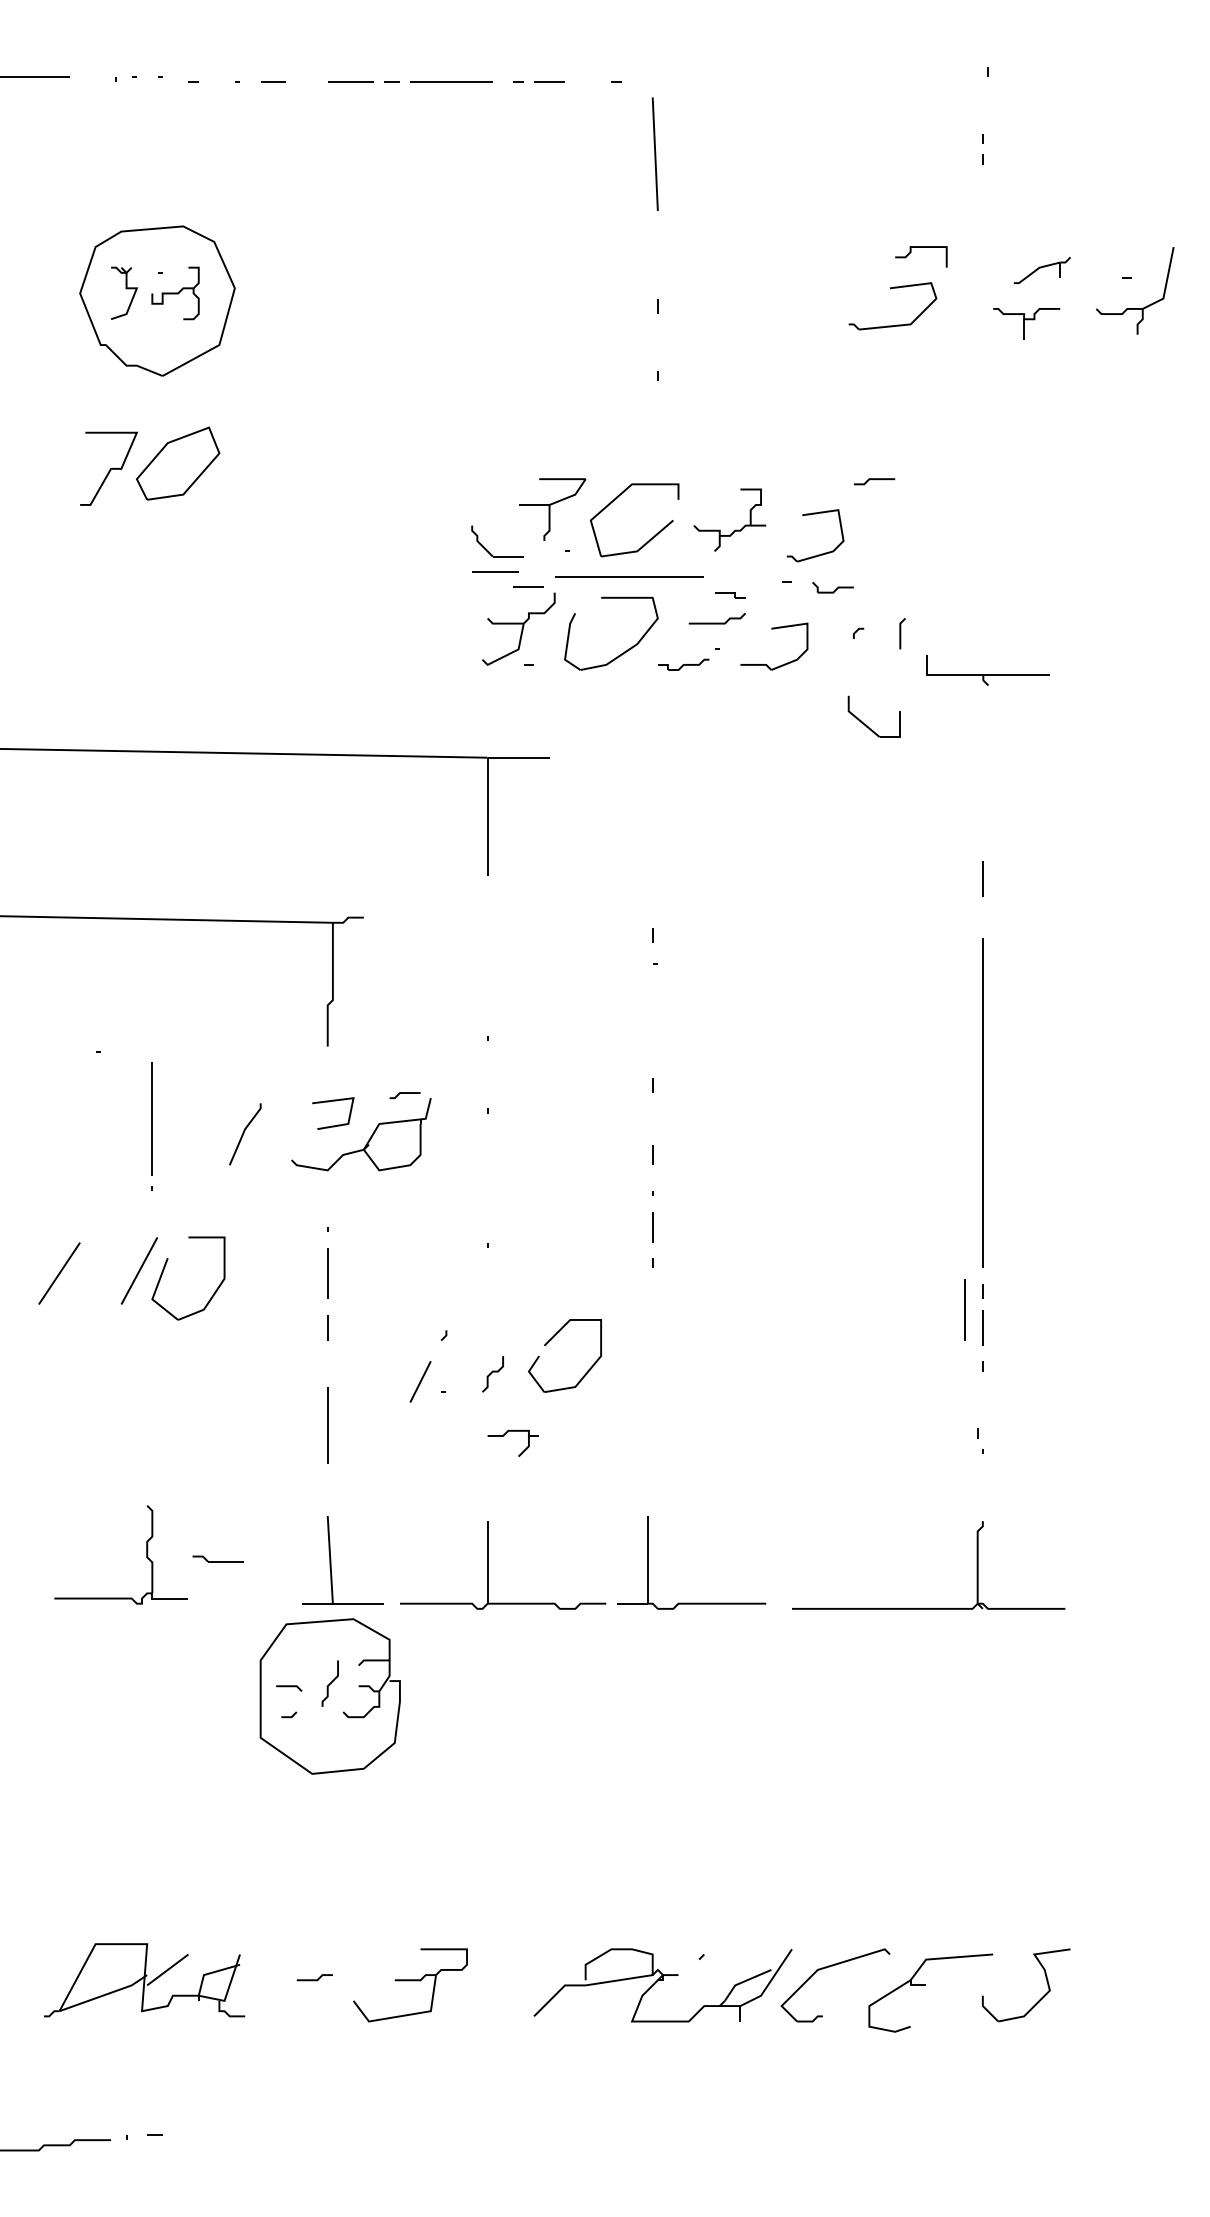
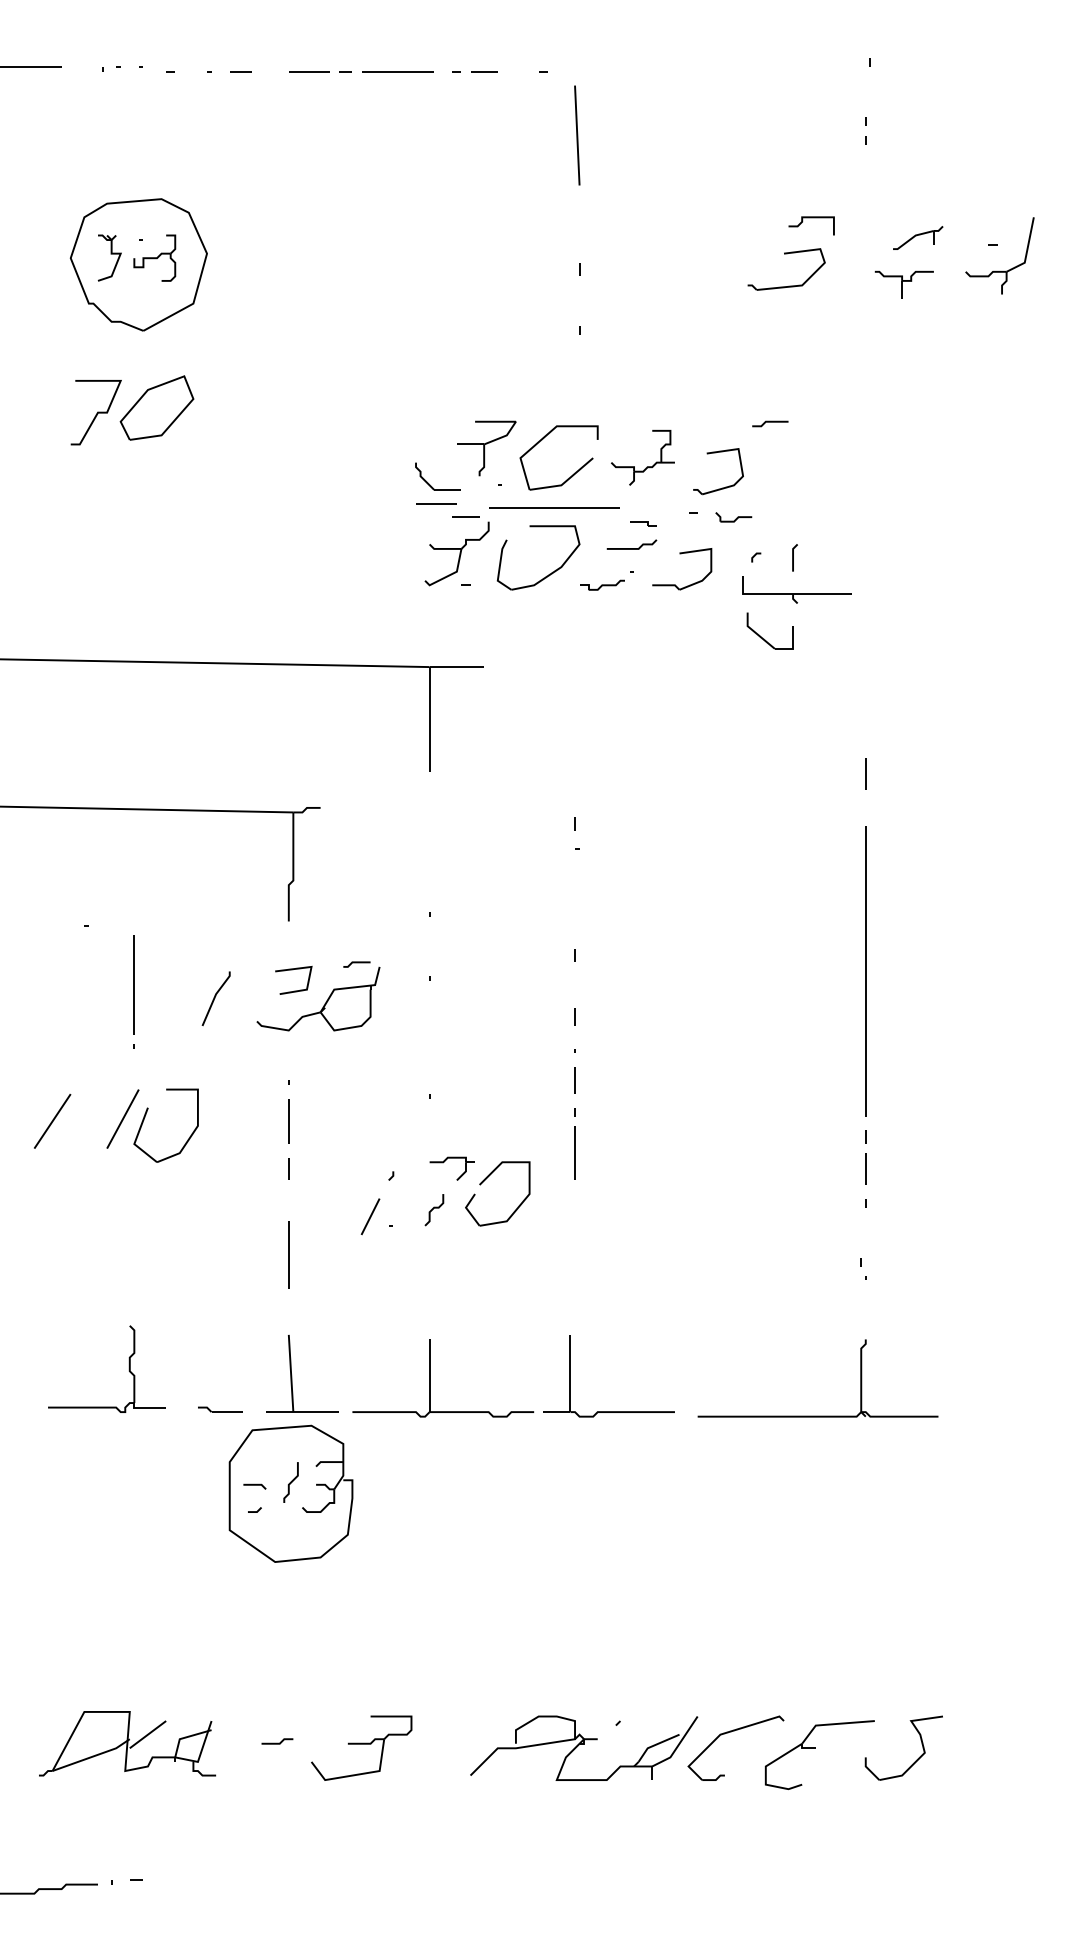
part: (987, 670) -> (796, 590), moved
line: (964, 1309) -> (574, 1153), moved
part: (505, 1434) -> (445, 1160), moved
part: (217, 1558) -> (219, 1409), moved

